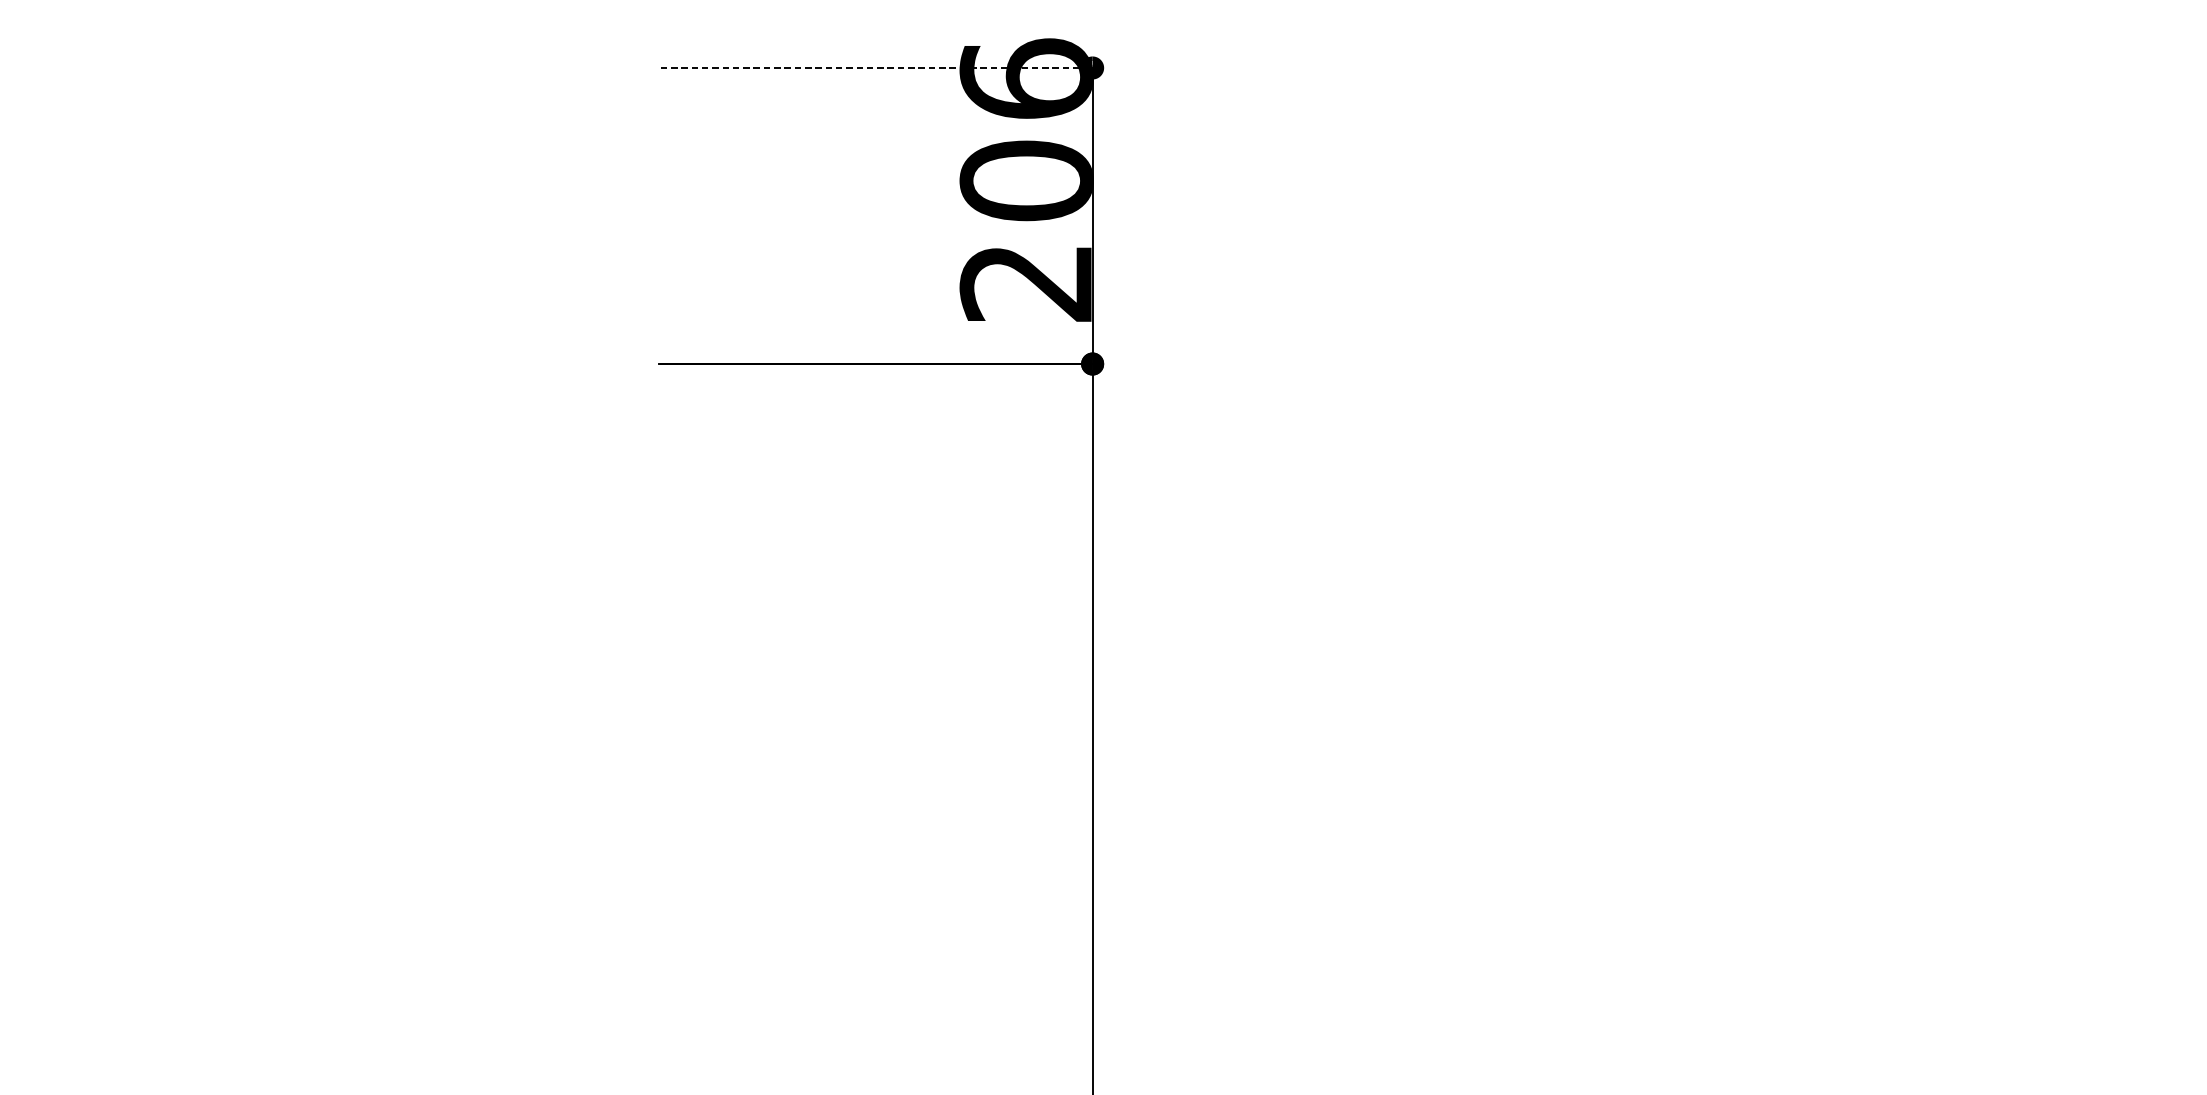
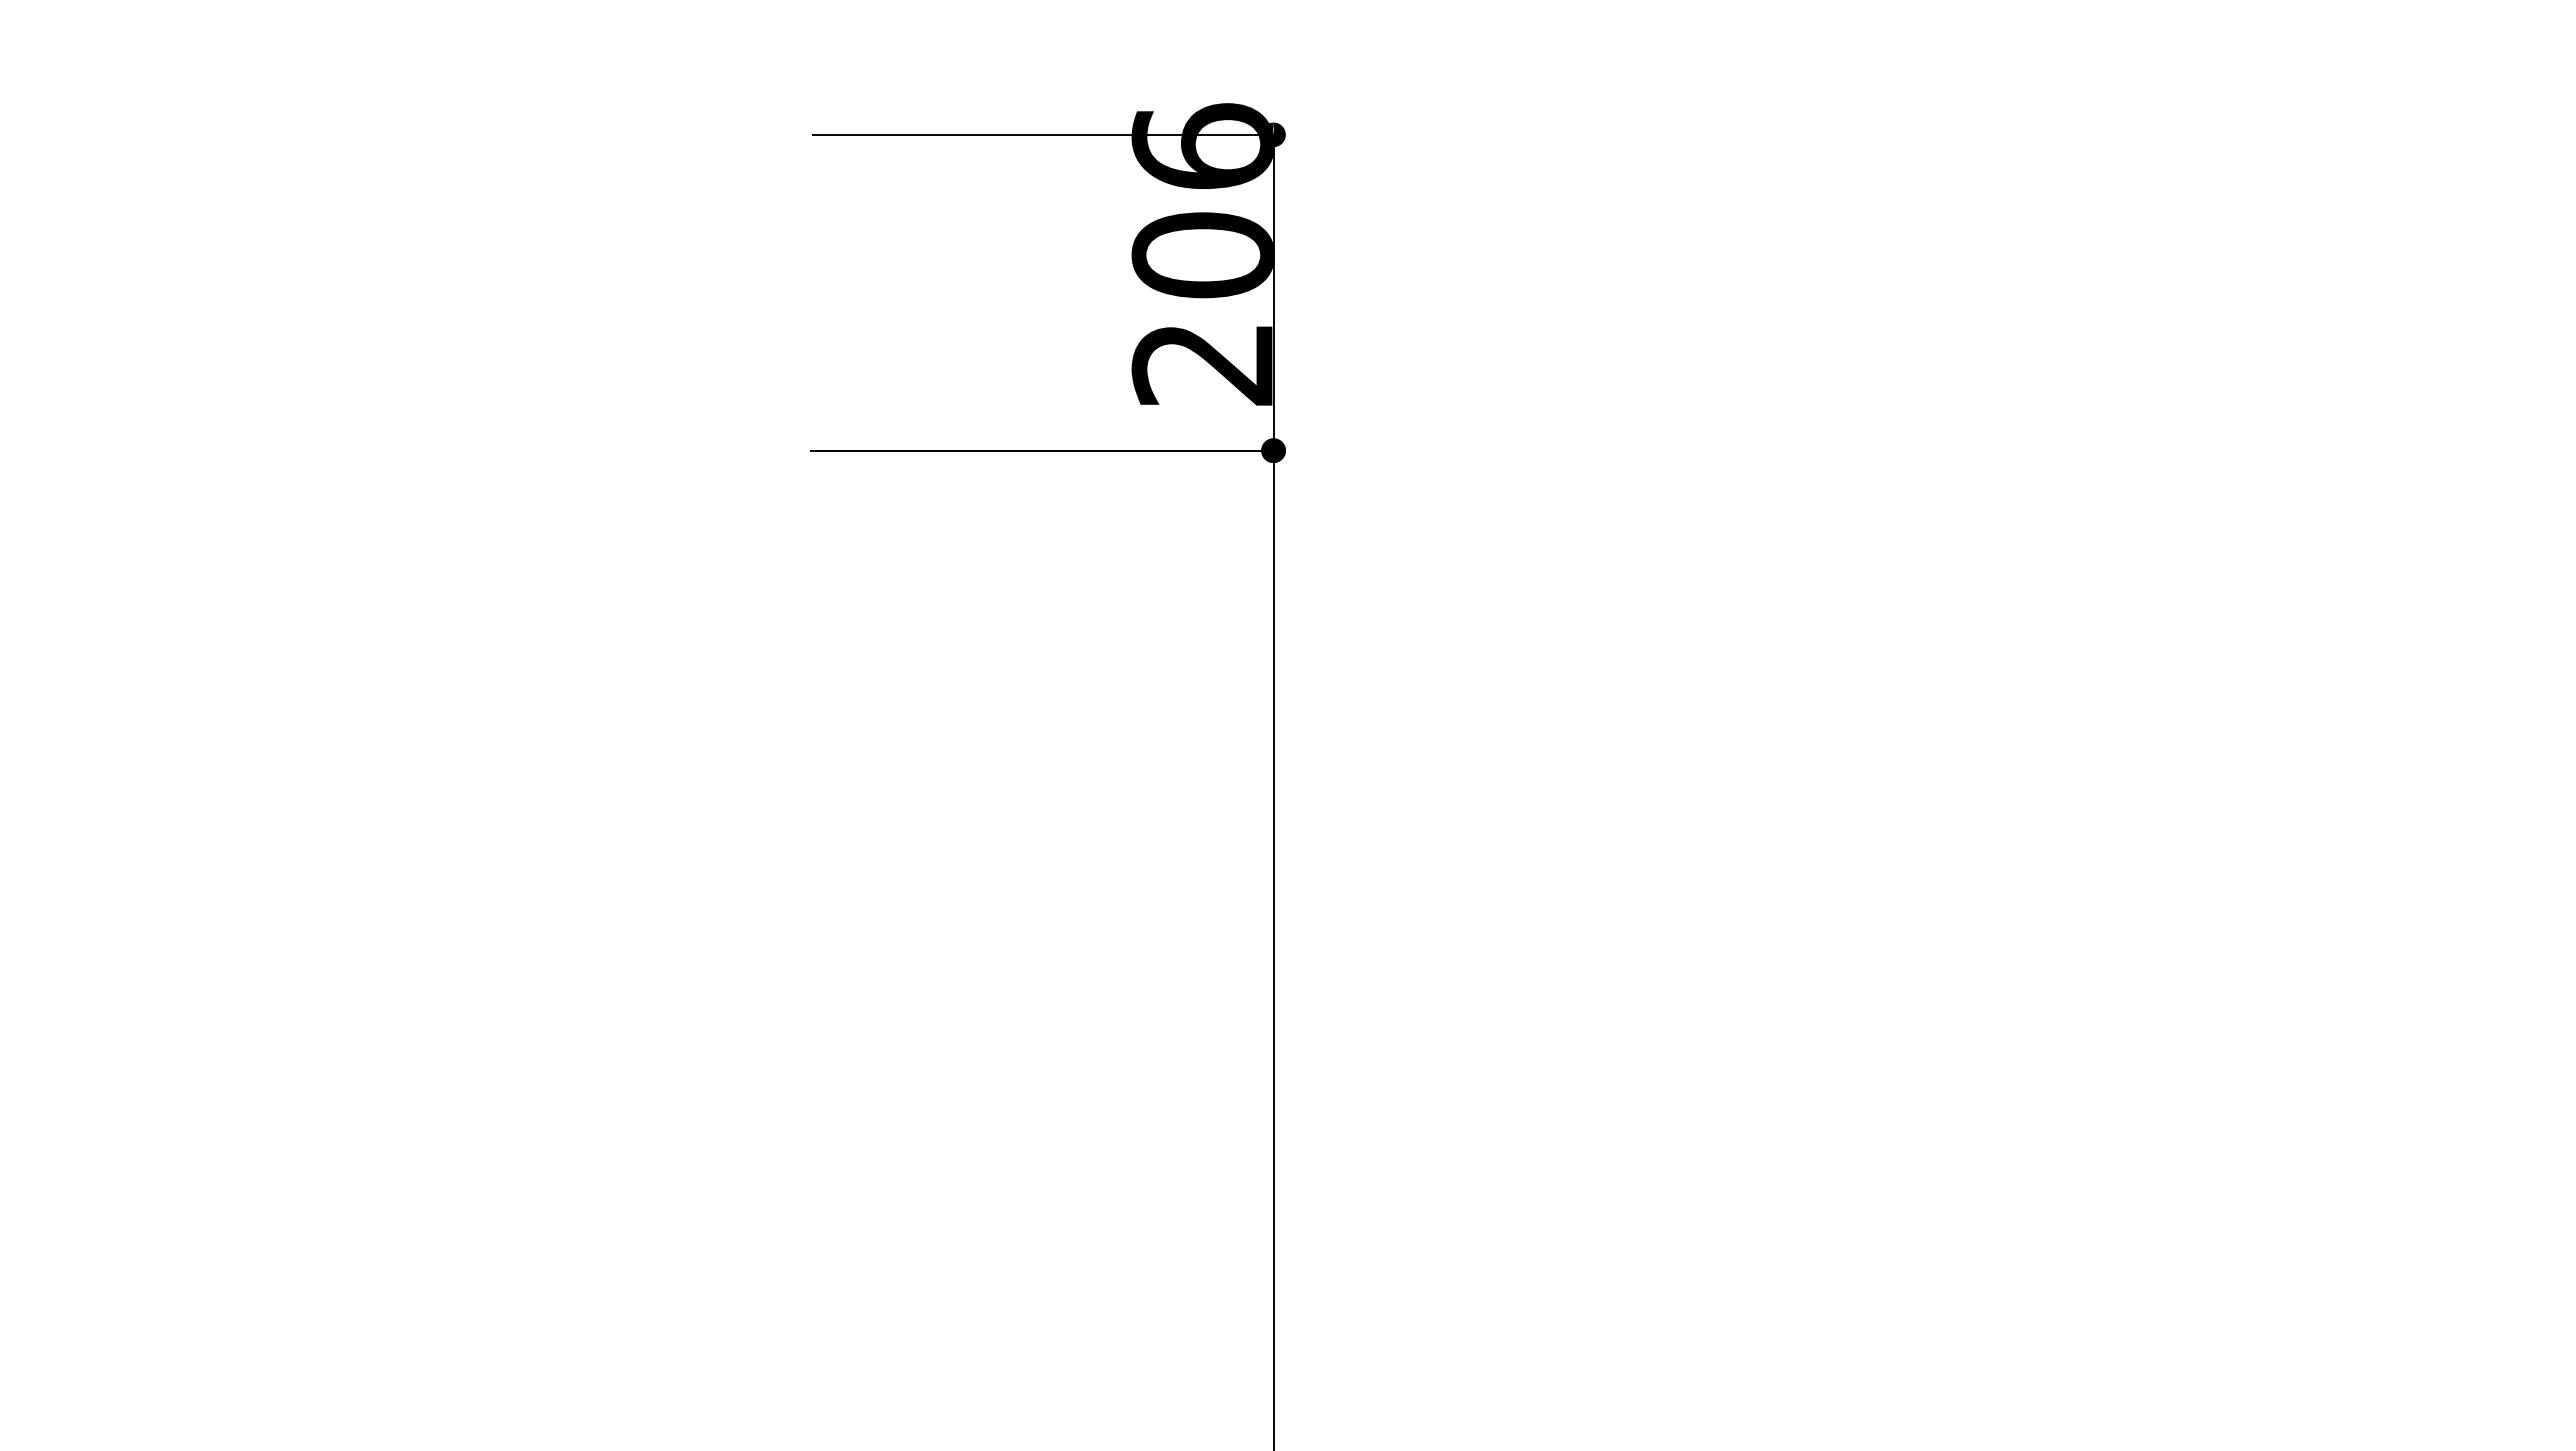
line: (877, 67) -> (1044, 134), dashed -> solid

